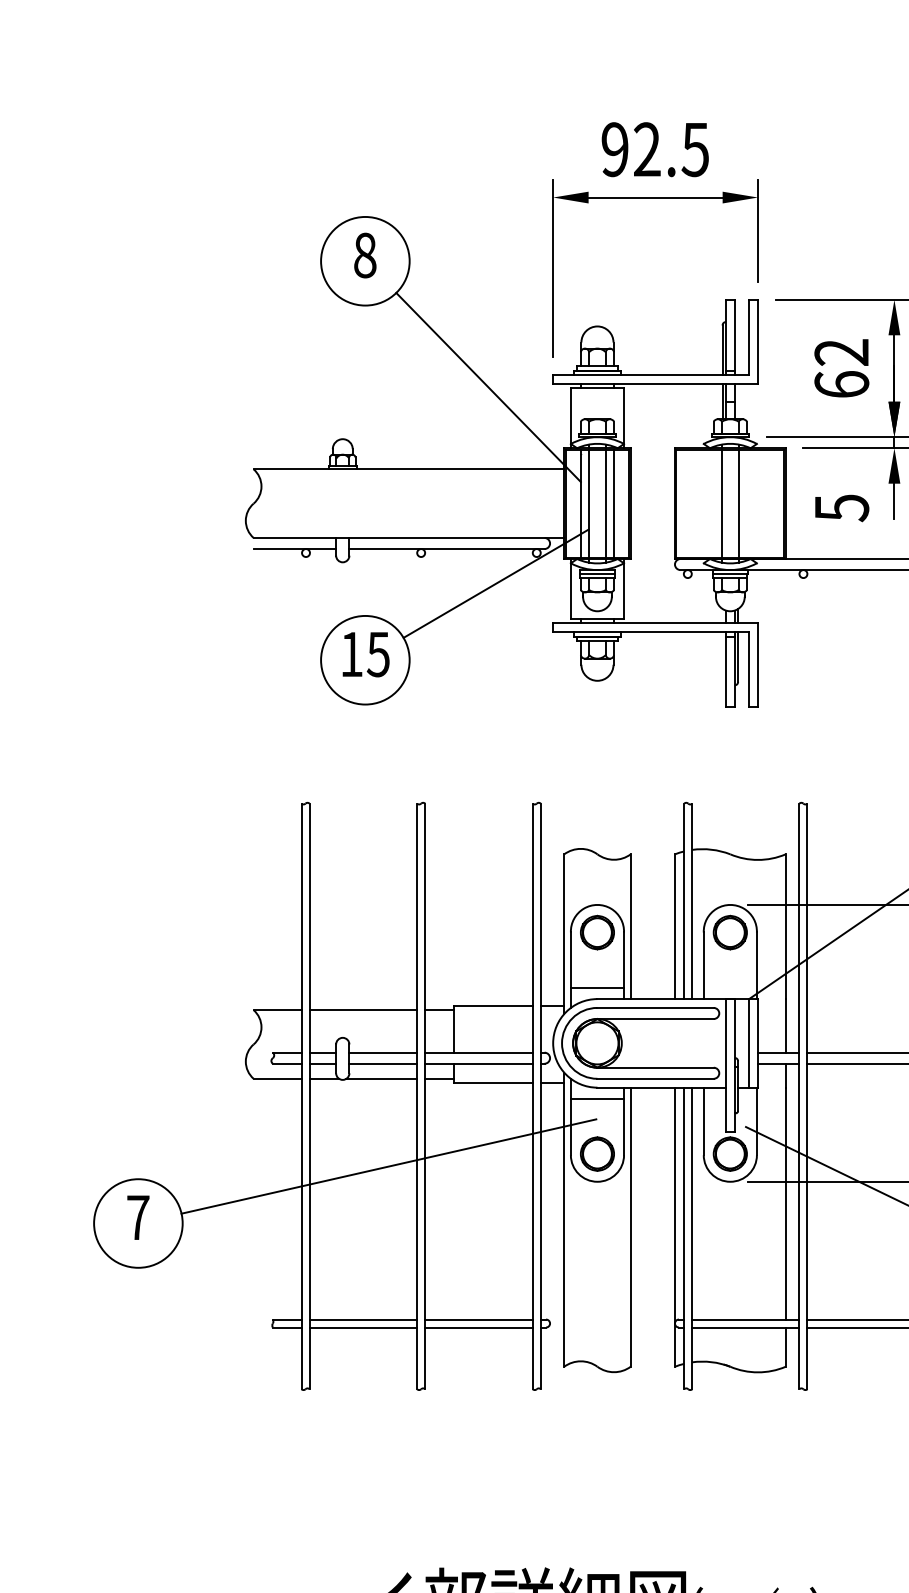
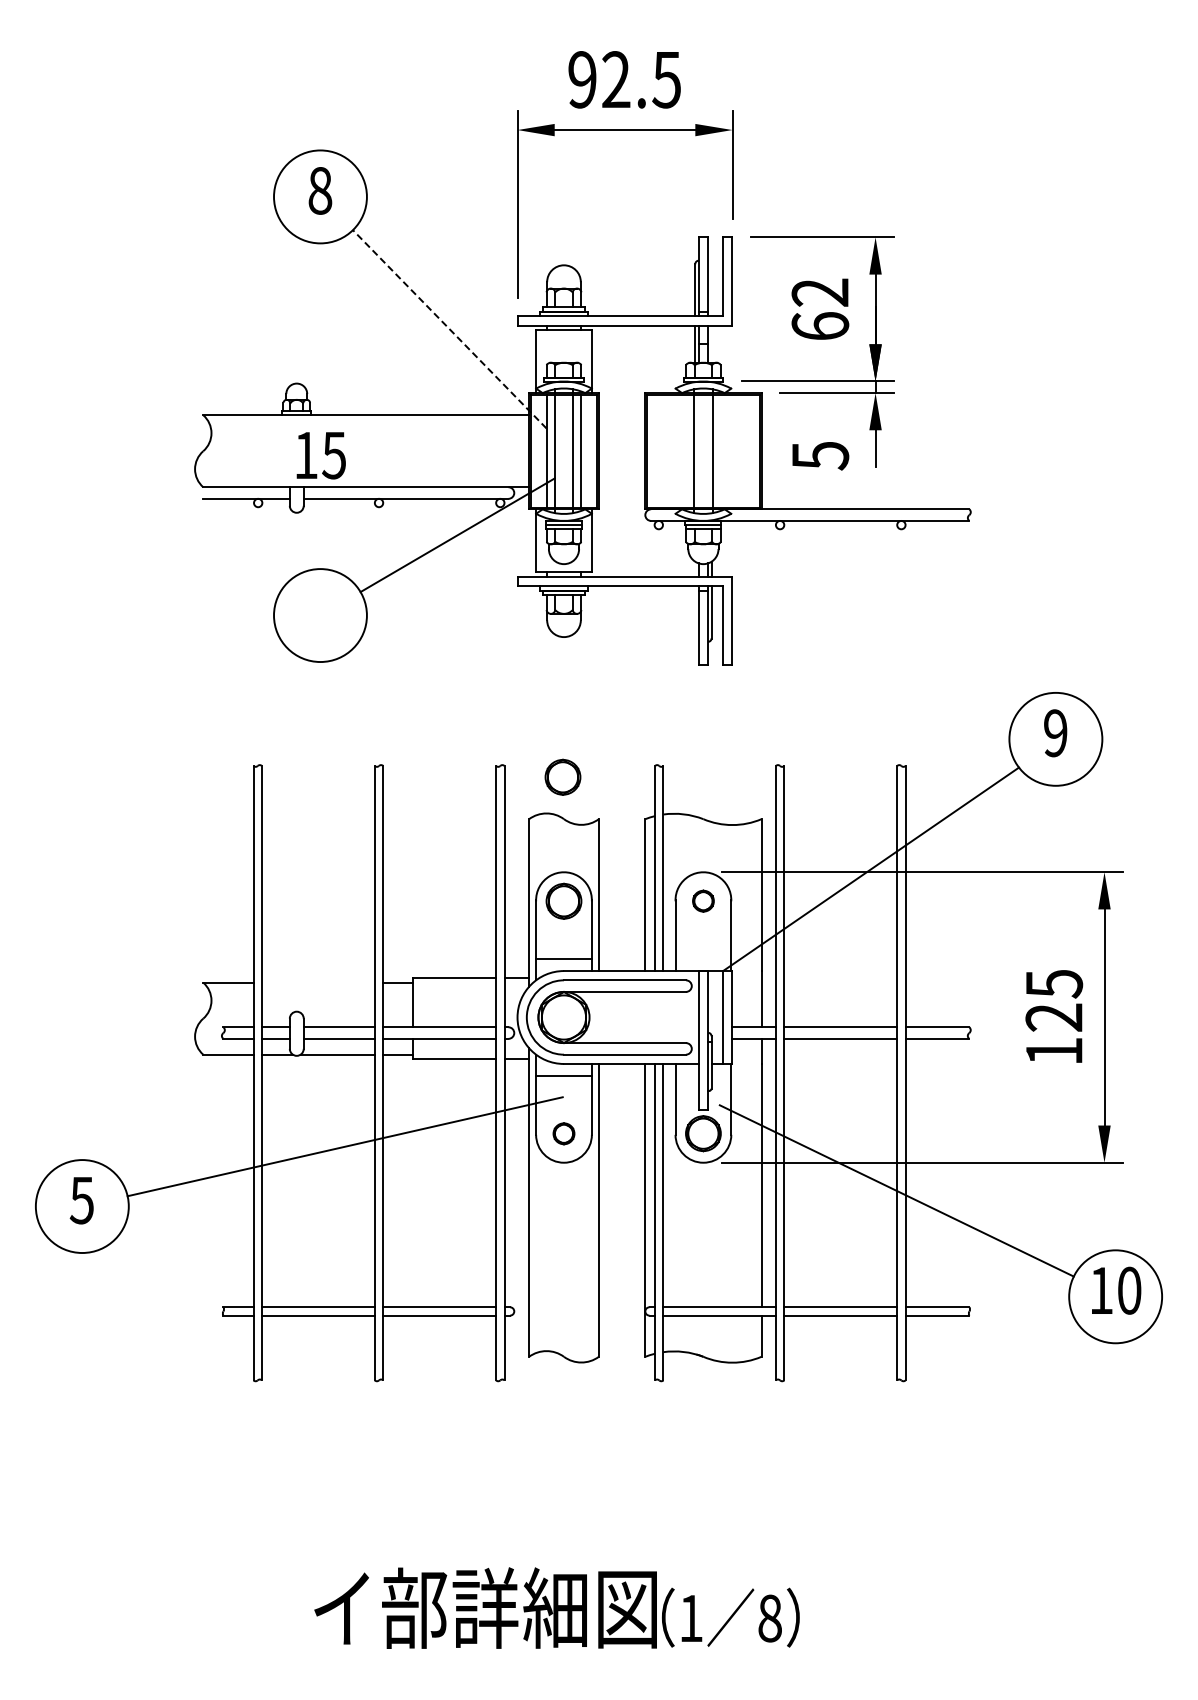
line: (488, 387) -> (449, 329), solid -> dashed
text: (365, 654) -> (320, 455), moved
part: (596, 813) -> (562, 776), added
part: (730, 931) -> (703, 900), size x0.6
line: (362, 1010) -> (317, 982), removed
part: (596, 1153) -> (563, 1133), size x0.6
text: (137, 1217) -> (81, 1200), 7 -> 5

